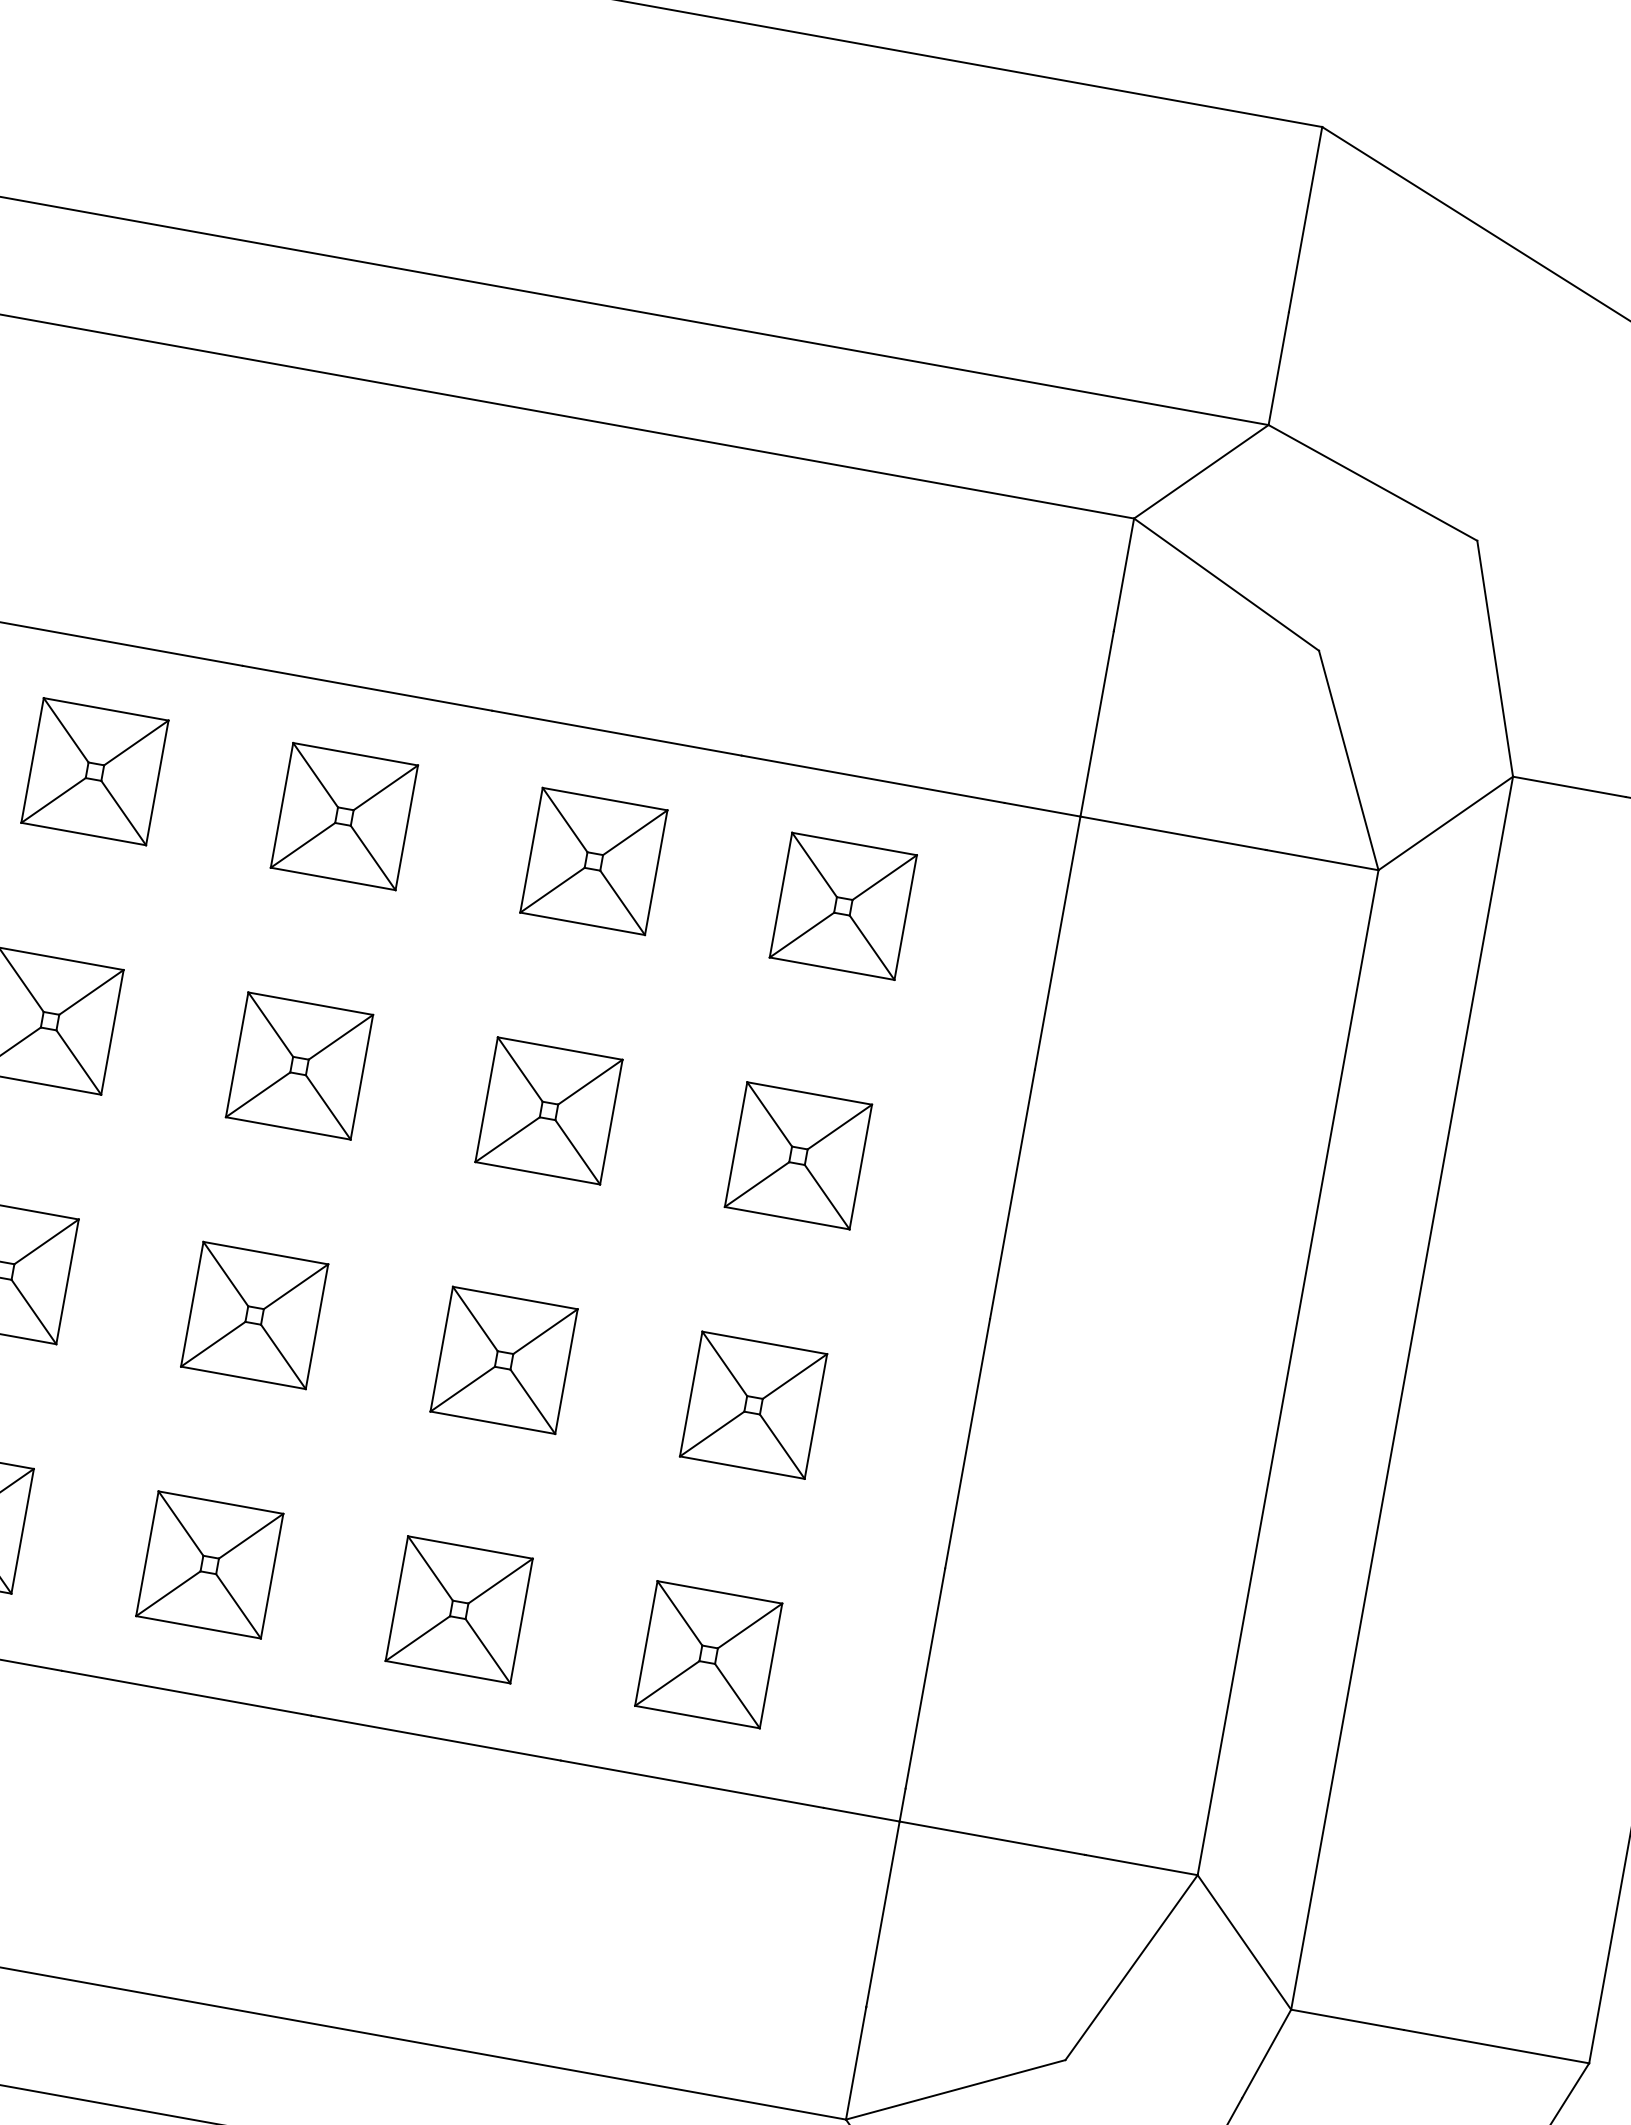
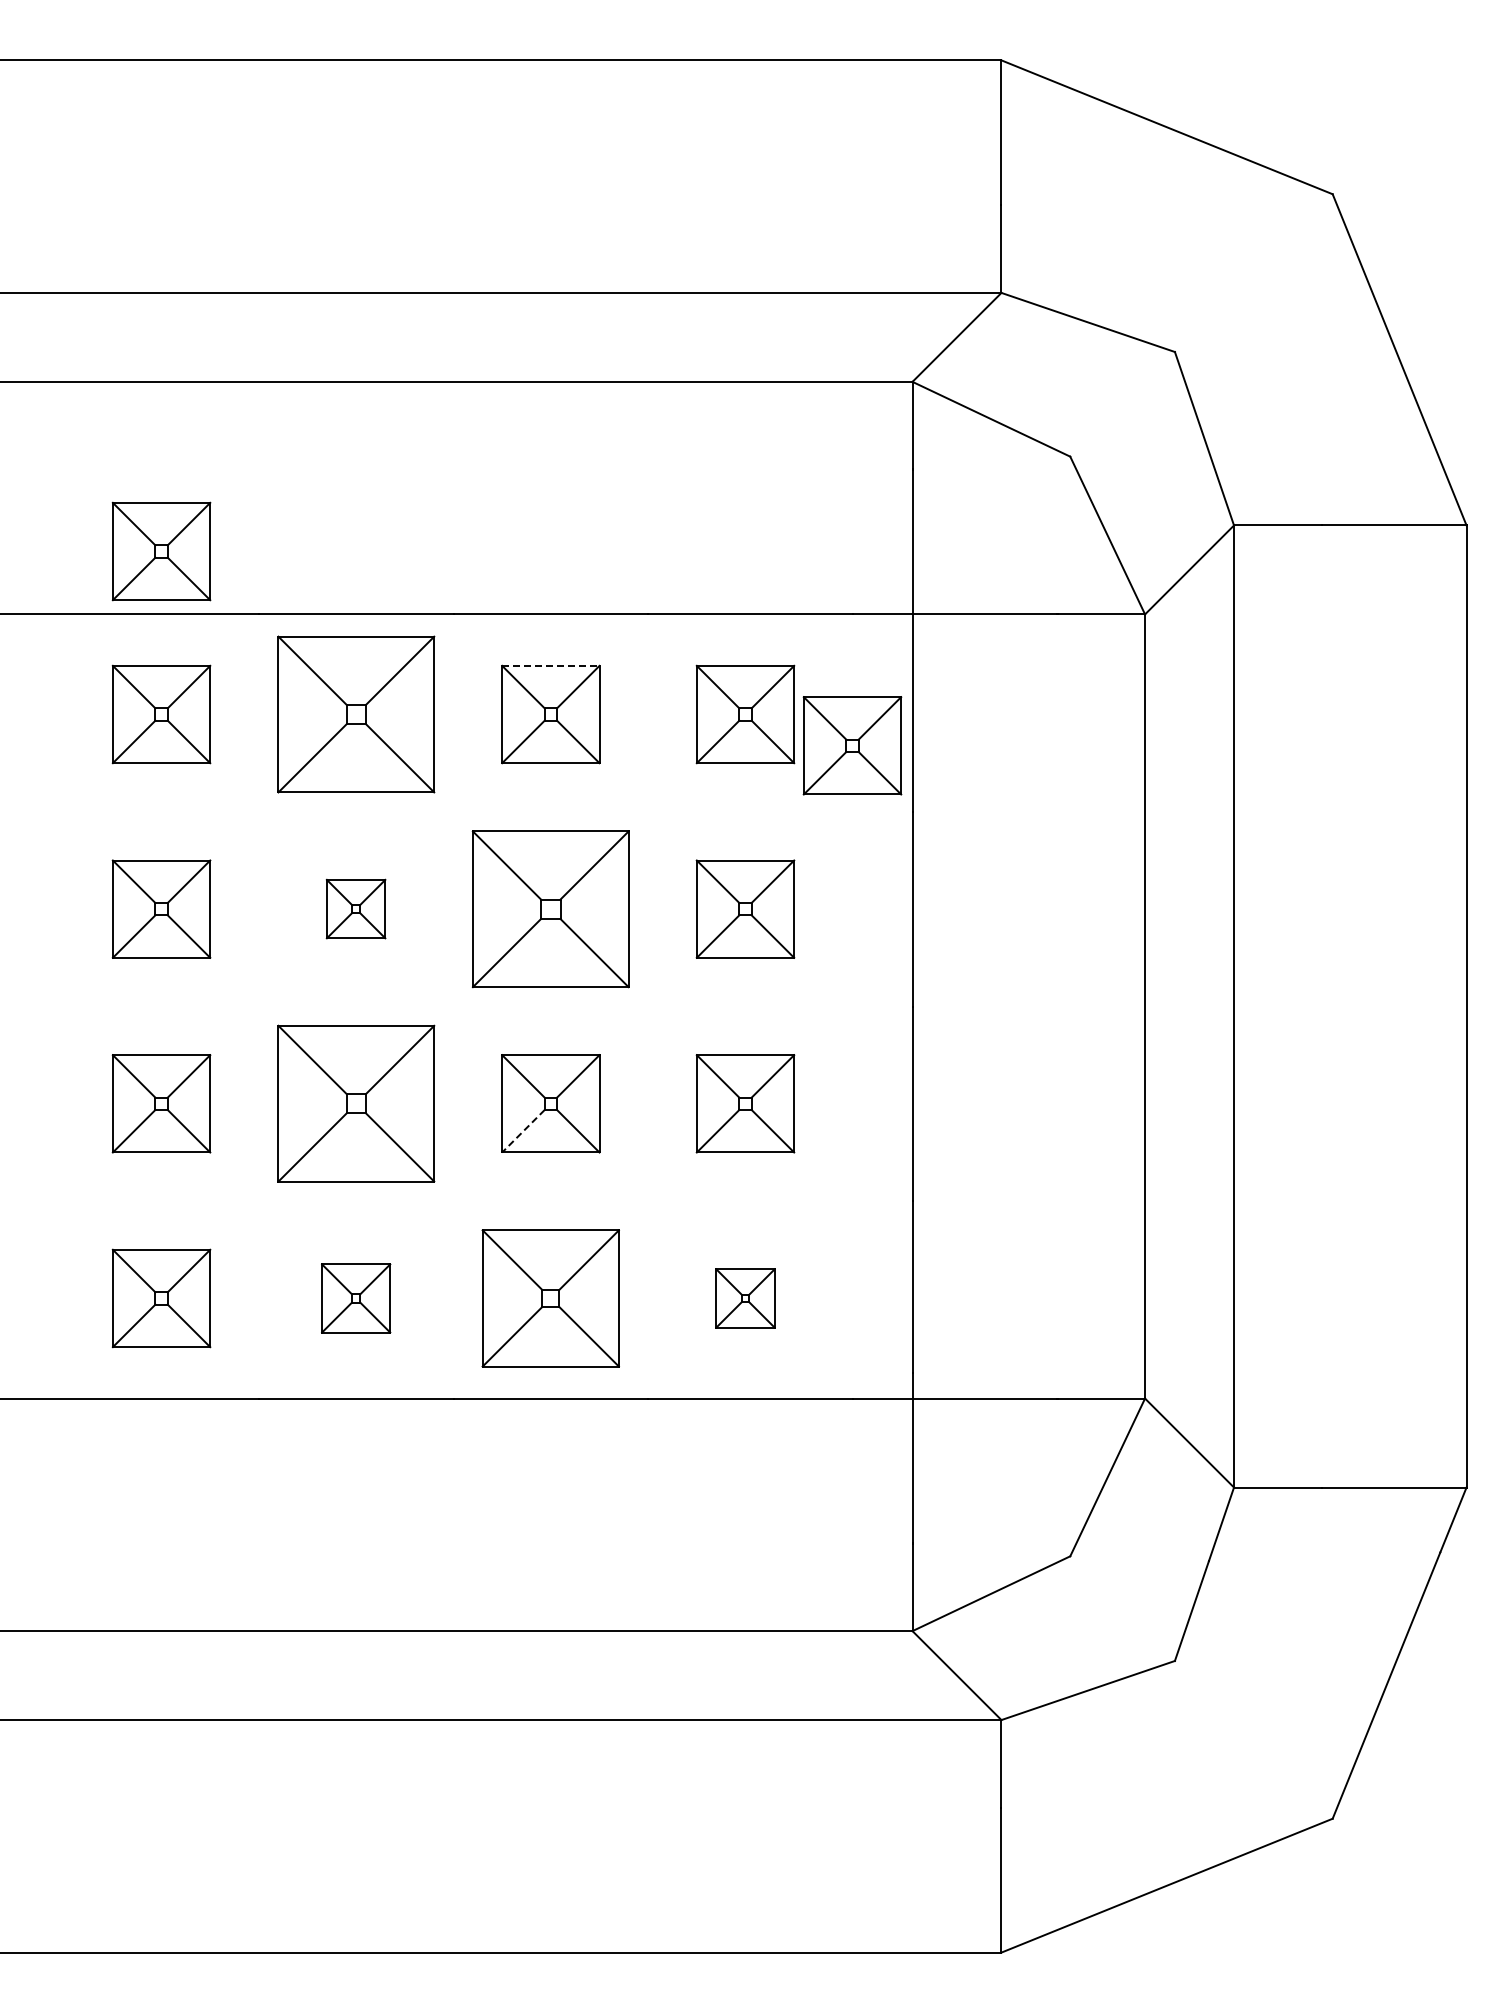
part: (132, 562) -> (161, 551), added
line: (604, 798) -> (550, 665), solid -> dashed
part: (343, 816) -> (355, 714), size x1.6
part: (973, 970) -> (852, 745), added
part: (298, 1065) -> (355, 908), size x0.6
part: (548, 1109) -> (550, 908), size x1.6
part: (253, 1314) -> (355, 1103), size x1.6
line: (462, 1389) -> (523, 1131), solid -> dashed
part: (208, 1564) -> (355, 1298), size x0.7
part: (458, 1609) -> (550, 1298), size x1.4
part: (708, 1654) -> (745, 1298), size x0.6

